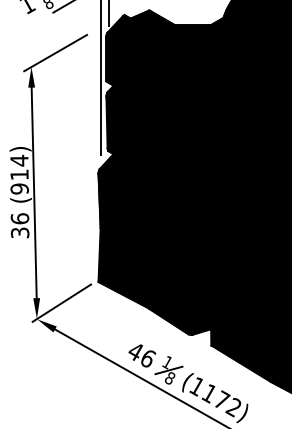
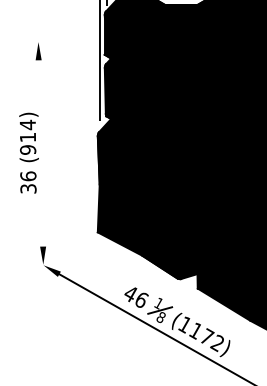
line: (55, 52) -> (59, 29), removed
line: (33, 192) -> (40, 153), removed
line: (61, 302) -> (65, 250), removed

